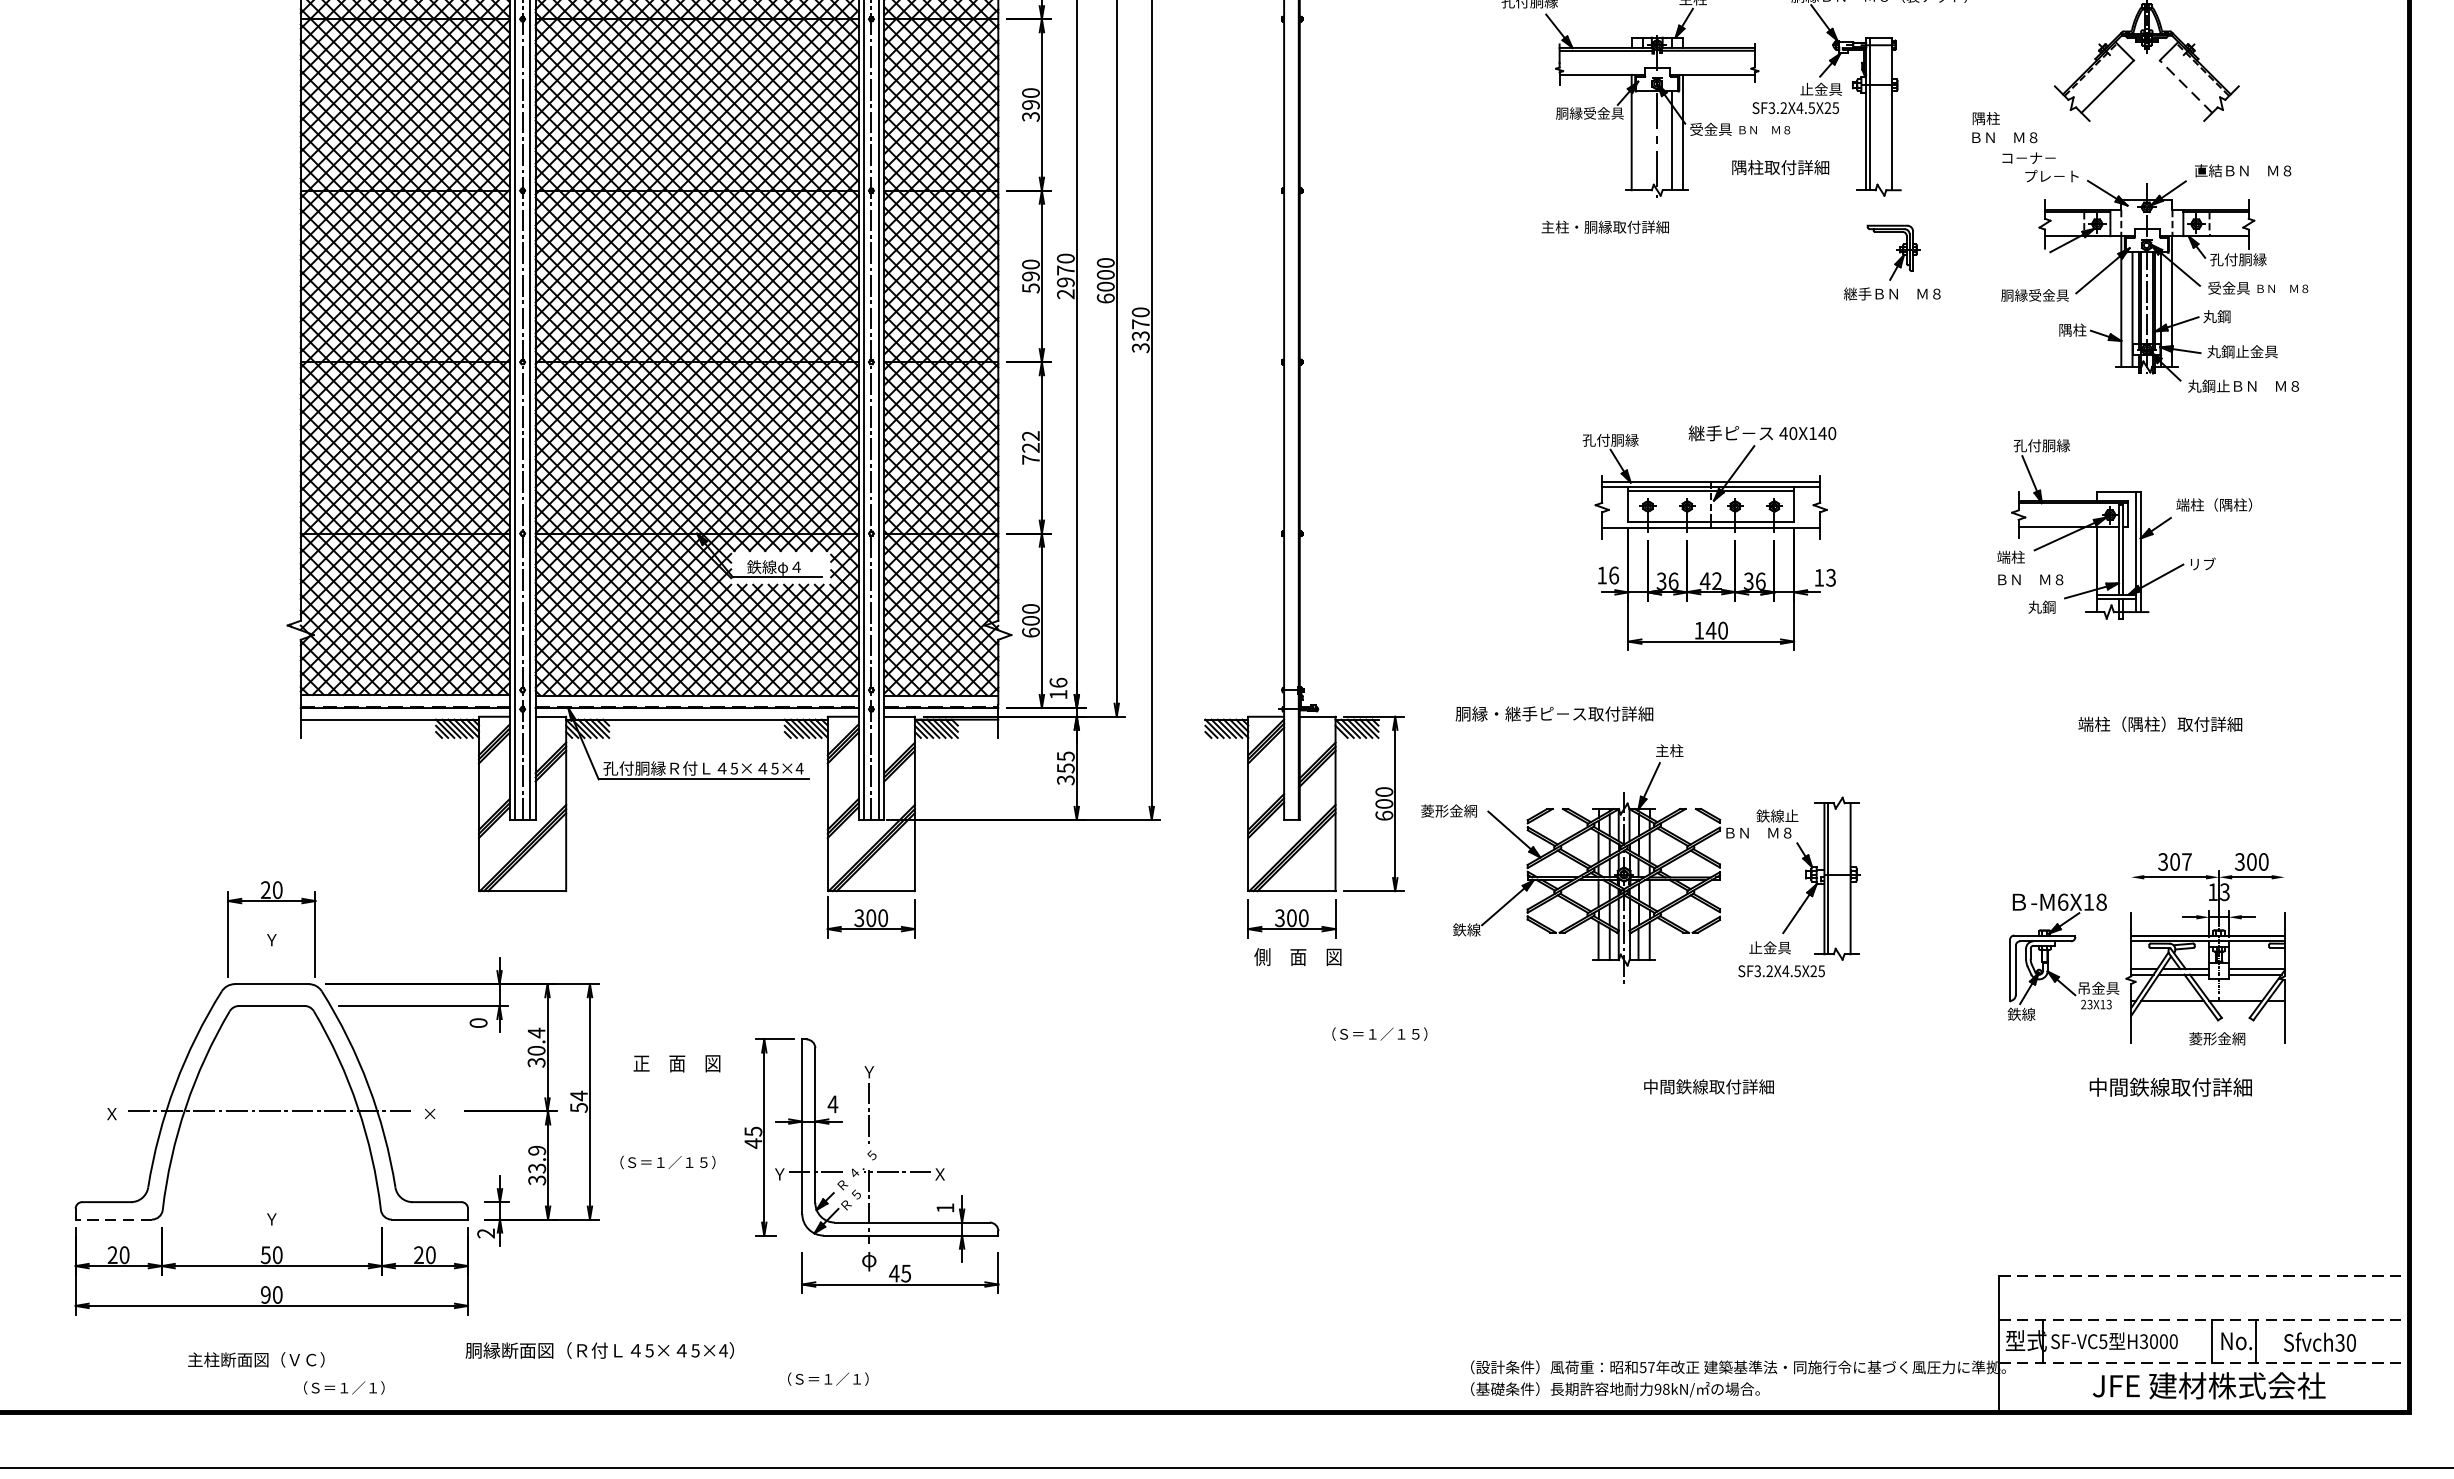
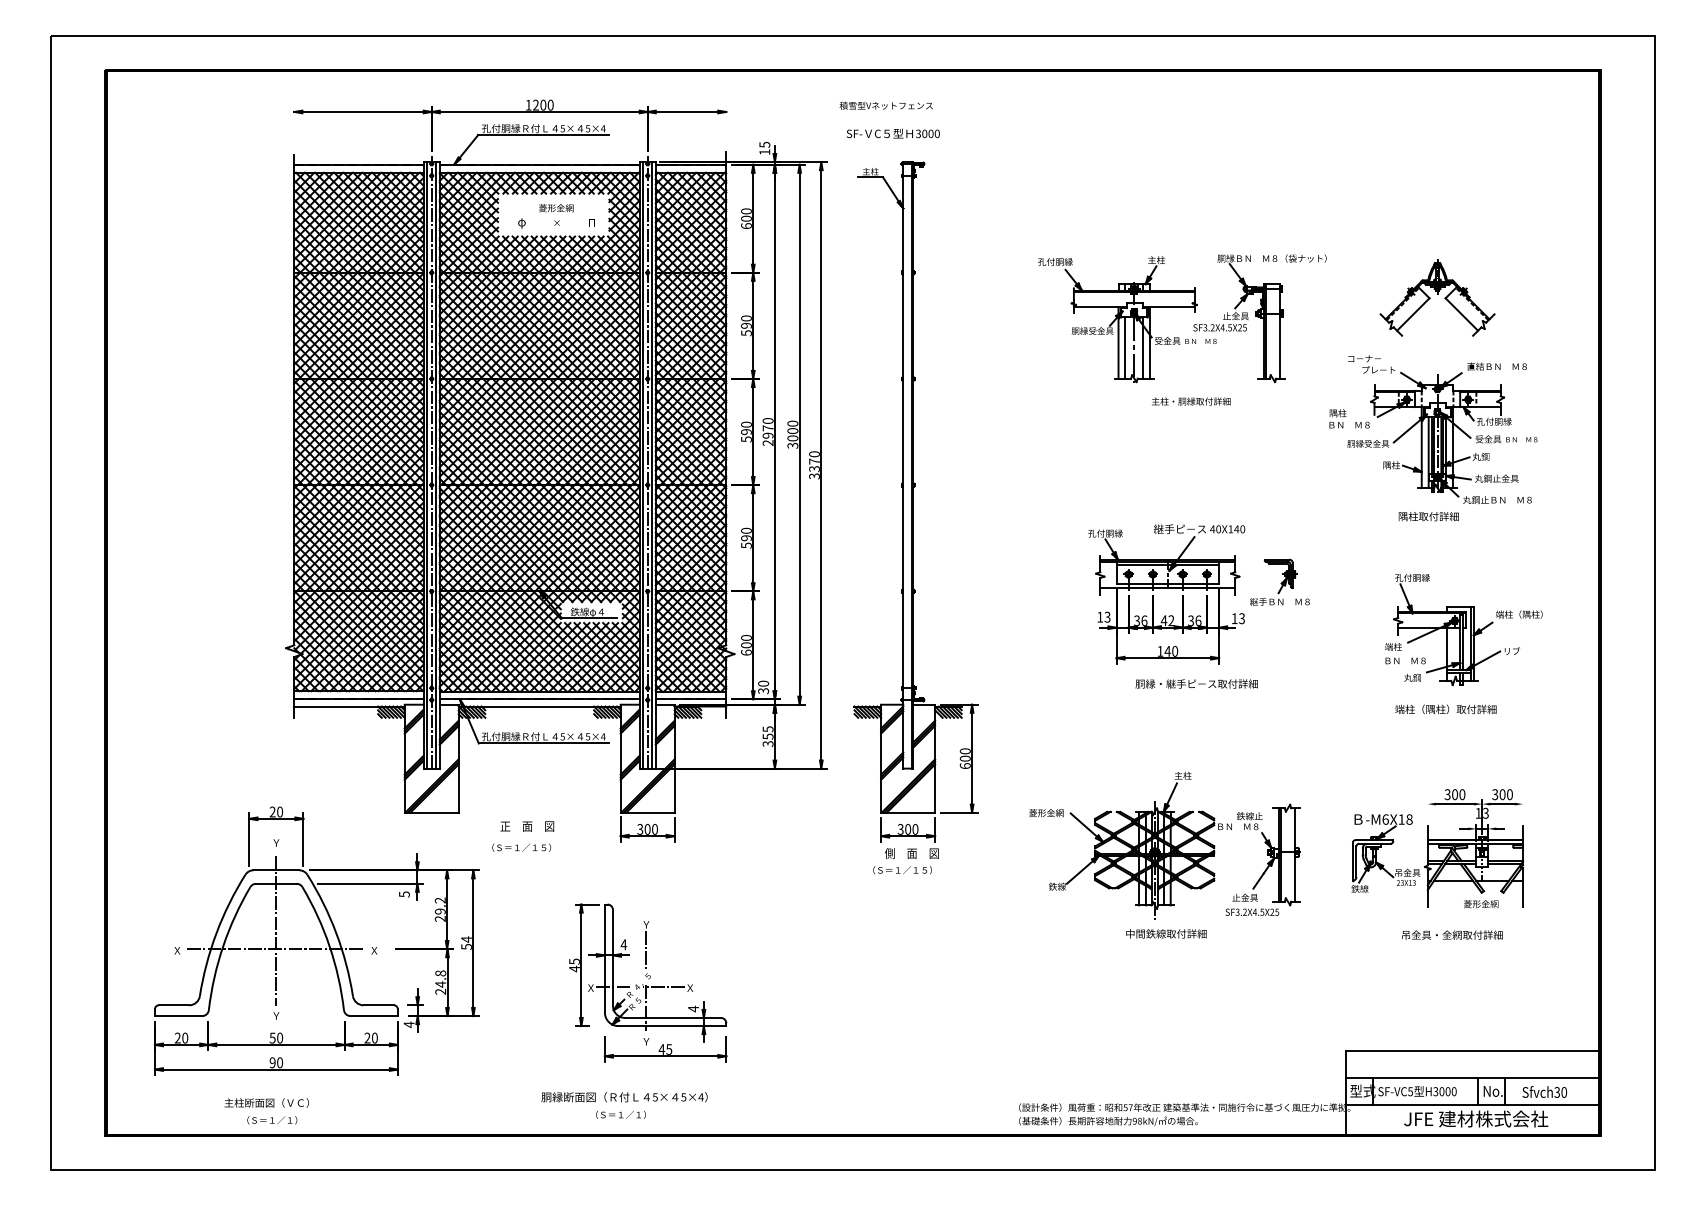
line: (2185, 86) -> (1461, 314), dashed -> solid
text: (1030, 115) -> (746, 332), 390 -> 590
text: (2004, 127) -> (1349, 418), moved
line: (1642, 139) -> (1125, 347), added
text: (1780, 167) -> (1428, 516), moved
text: (1605, 227) -> (1191, 401), moved
part: (1891, 261) -> (1279, 581), moved
text: (1105, 298) -> (792, 445), 6000 -> 3000
text: (1030, 446) -> (746, 537), 722 -> 590
part: (2124, 529) -> (1463, 629), moved
text: (1613, 574) -> (1107, 616), 16 -> 13
text: (1058, 688) -> (763, 687), 16 -> 30
text: (1554, 713) -> (1196, 683), moved
text: (2187, 861) -> (1462, 794), 307 -> 300
part: (1639, 863) -> (1164, 845), moved
text: (478, 1023) -> (404, 894), 0 -> 5
text: (1379, 1034) -> (902, 870), moved
text: (535, 1047) -> (439, 909), 30.4 -> 29.2
text: (677, 1063) -> (527, 826), moved
line: (271, 1081) -> (276, 930), added
text: (2170, 1086) -> (1452, 933), 中間鉄線取付詳細 -> 吊金具・金網取付詳細
text: (430, 1113) -> (374, 950), × -> Ｘ
text: (667, 1162) -> (521, 847), moved
text: (536, 1165) -> (440, 982), 33.9 -> 24.8
text: (779, 1173) -> (590, 987), Ｙ -> Ｘ
text: (945, 1207) -> (693, 1008), 1 -> 4
line: (113, 1220) -> (178, 1016), dashed -> solid
text: (485, 1233) -> (408, 1024), 2 -> 4
text: (869, 1262) -> (646, 1042), φ -> Ｙ
line: (2203, 1276) -> (1472, 1051), dashed -> solid
line: (2203, 1320) -> (1472, 1078), dashed -> solid
text: (599, 1351) -> (624, 1097), moved
line: (2203, 1363) -> (1472, 1105), dashed -> solid
text: (344, 1388) -> (272, 1120), moved

